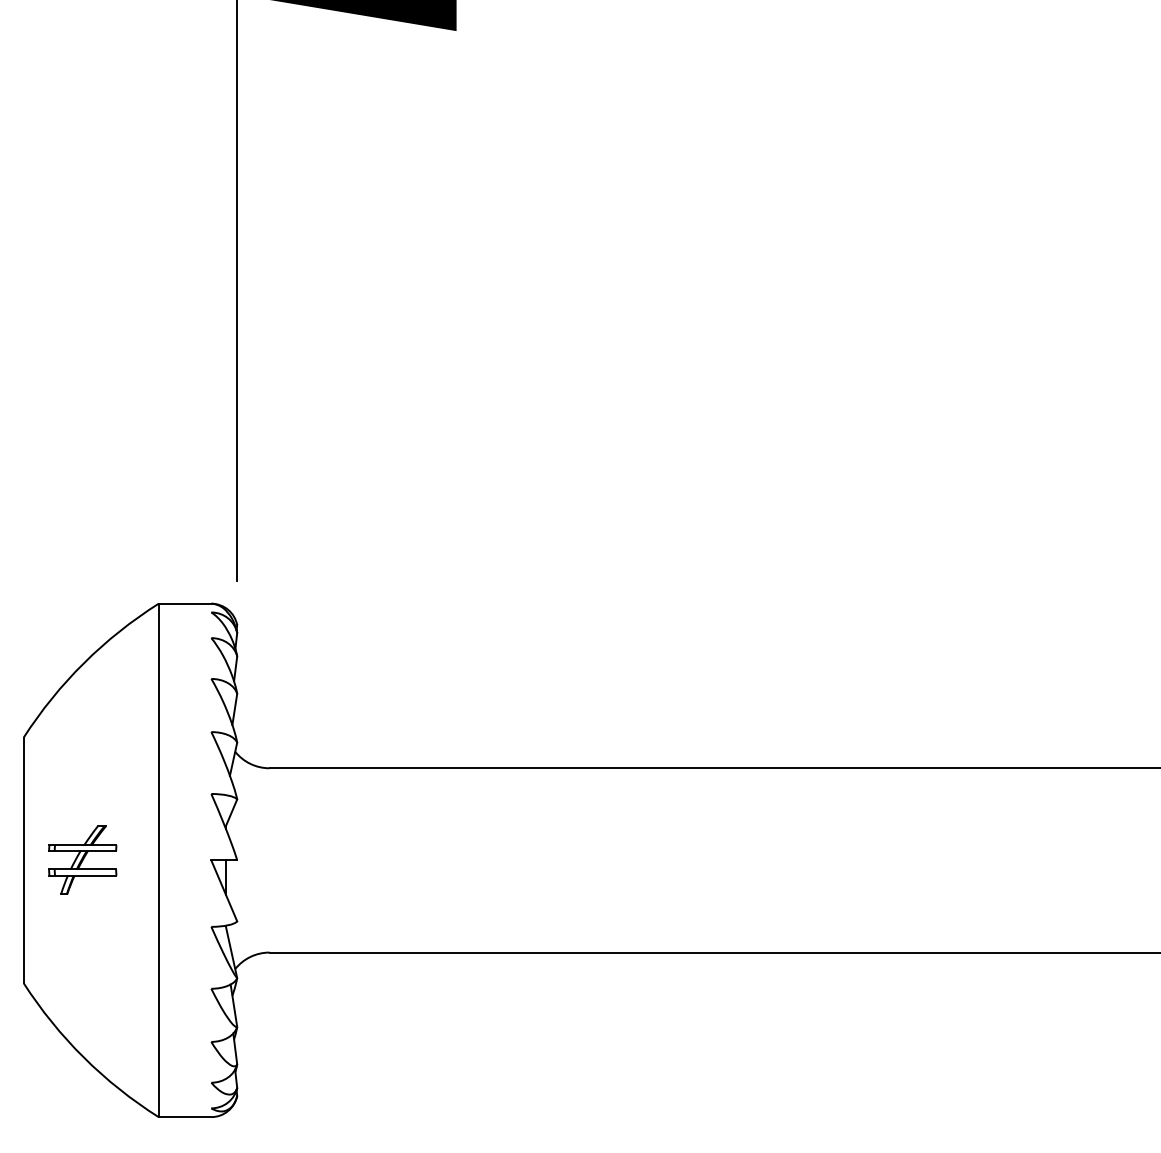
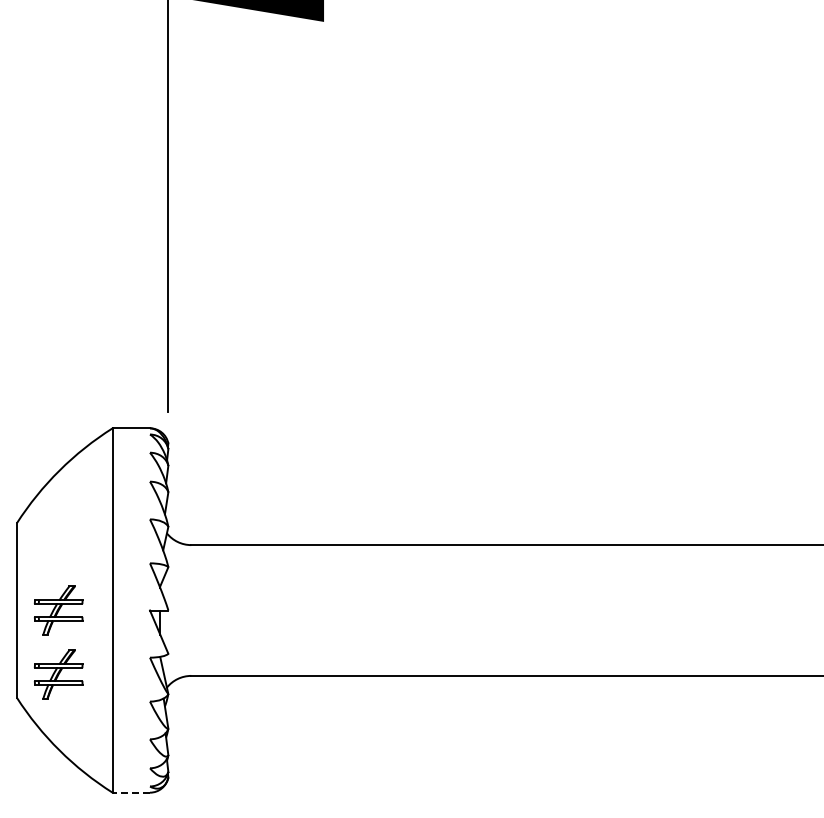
part: (82, 950) -> (58, 674), added
line: (185, 1116) -> (131, 792), solid -> dashed

